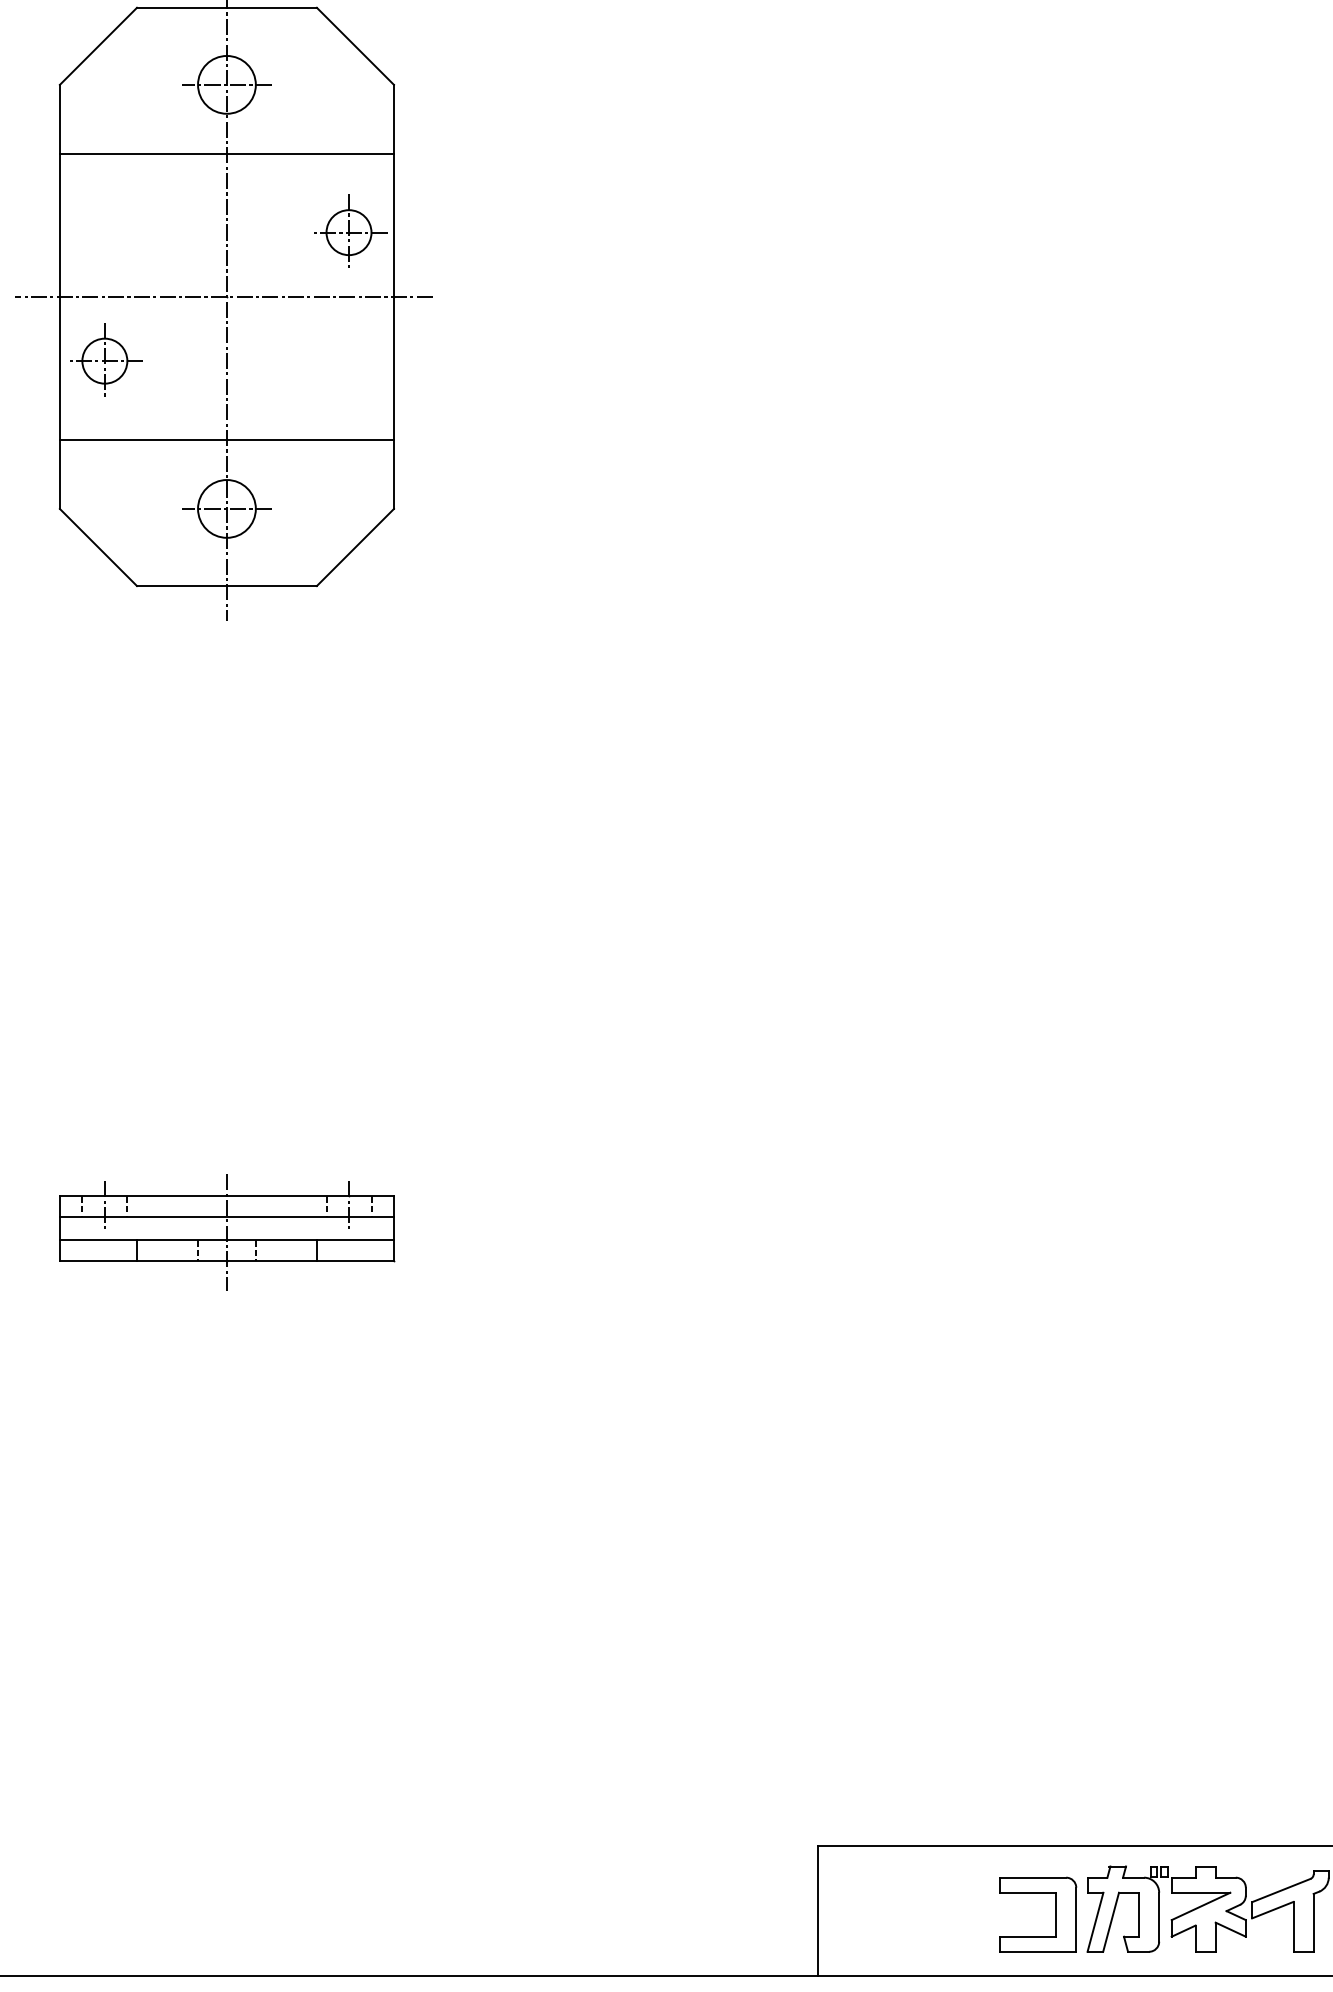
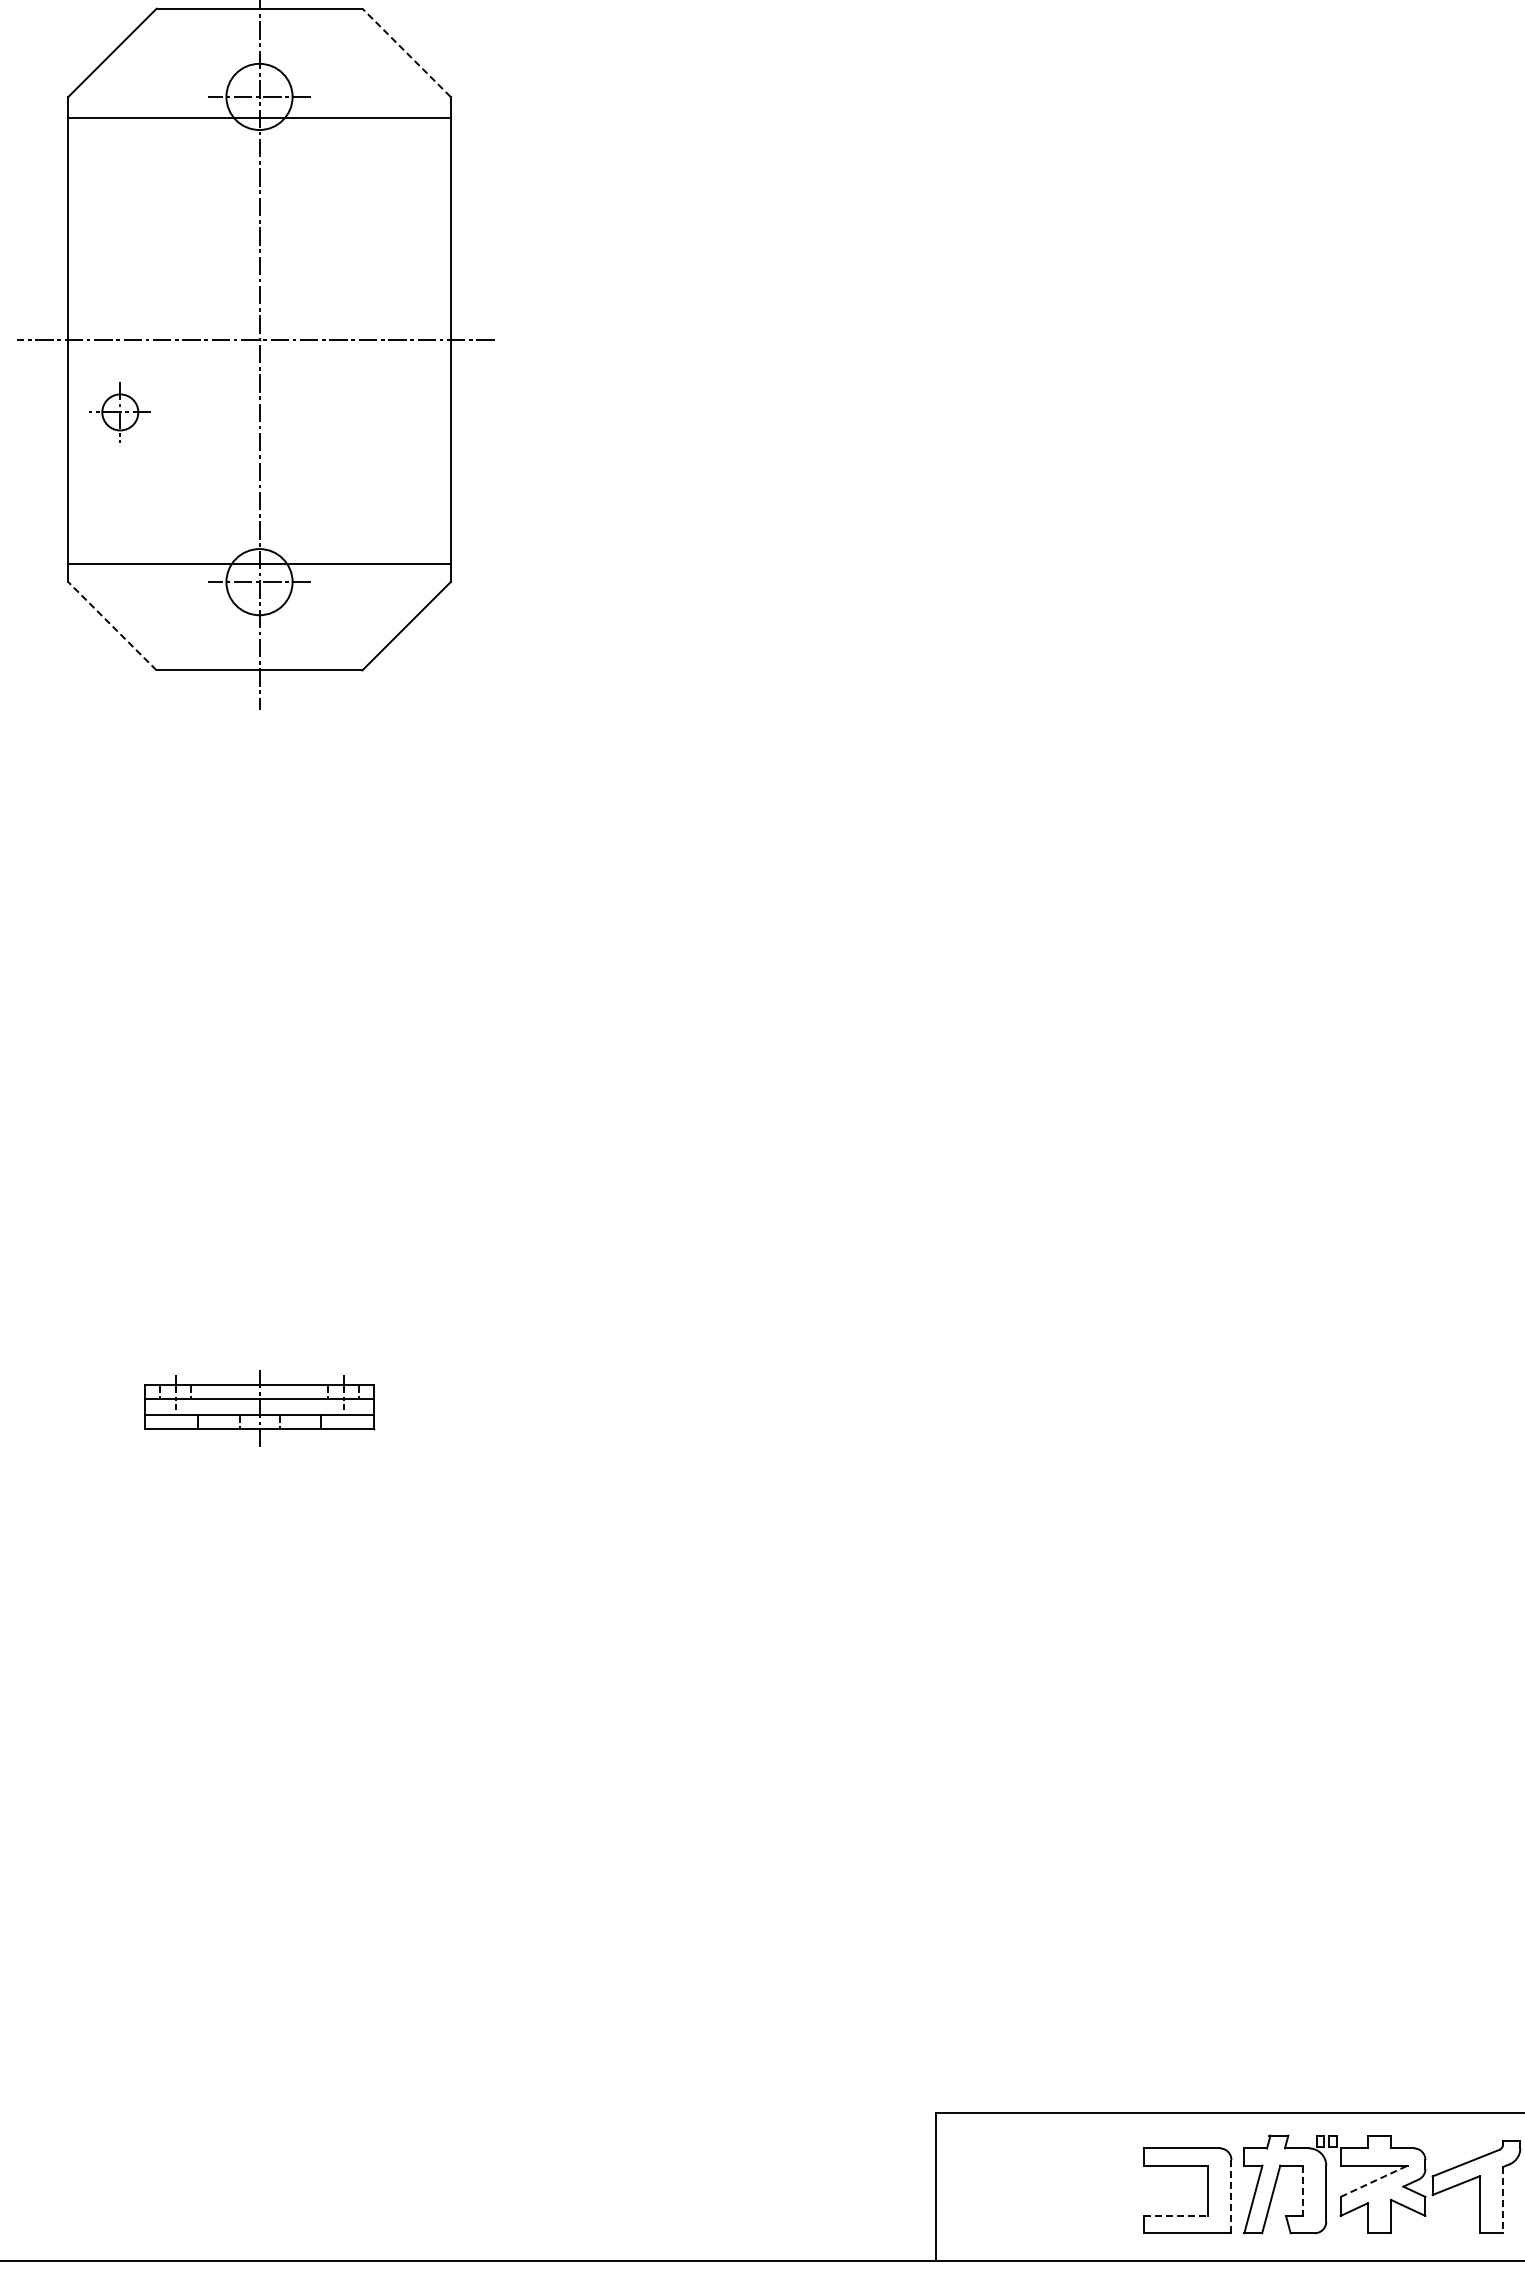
line: (355, 46) -> (406, 52), solid -> dashed
line: (226, 154) -> (259, 118), moved
part: (350, 230) -> (400, 263), removed
part: (106, 358) -> (121, 410), size x0.7
line: (226, 439) -> (259, 563), moved
line: (98, 546) -> (112, 625), solid -> dashed
part: (226, 1231) -> (259, 1409), size x0.6
line: (1201, 1906) -> (1374, 2181), solid -> dashed
line: (1139, 1915) -> (1303, 2191), solid -> dashed
line: (1076, 1919) -> (1231, 2196), solid -> dashed
line: (1314, 1923) -> (1503, 2200), solid -> dashed
line: (1028, 1936) -> (1176, 2215), solid -> dashed

